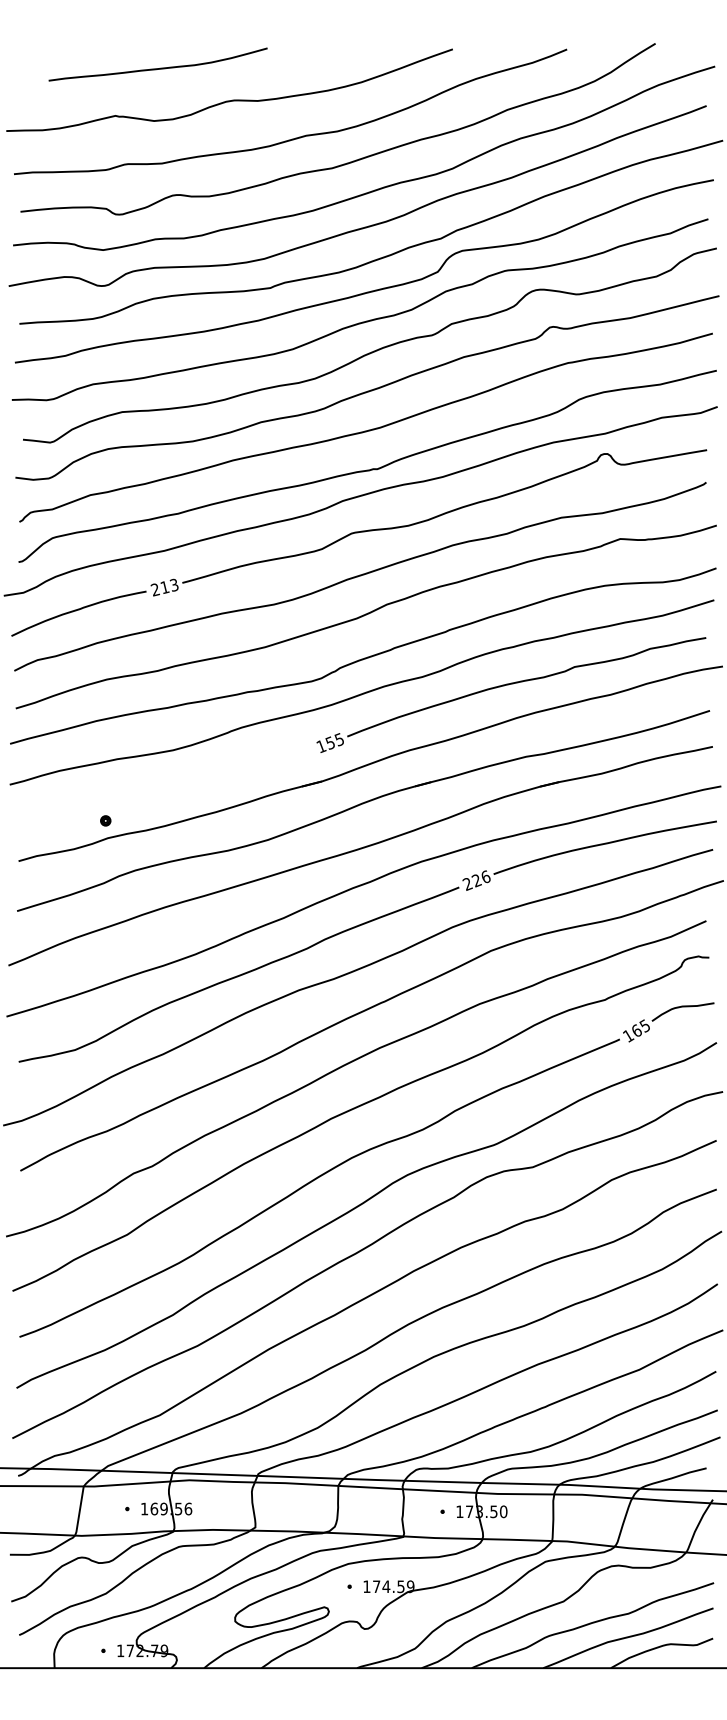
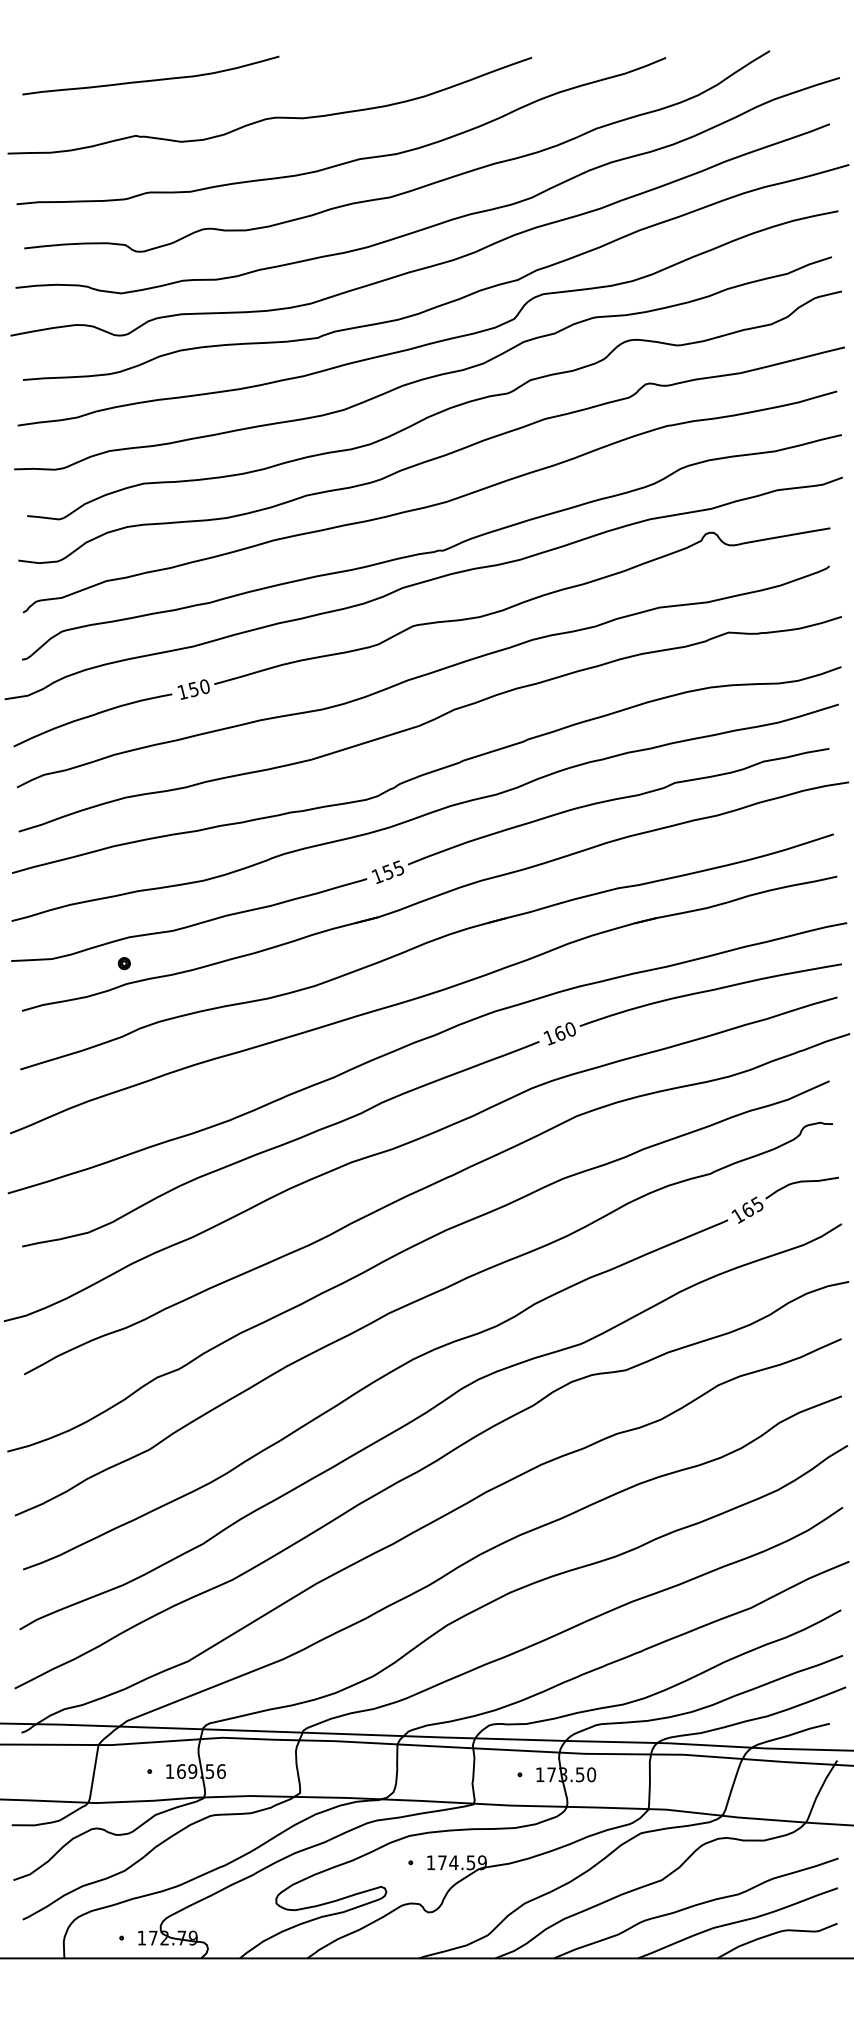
curve: (157, 67) -> (150, 79), moved
text: (164, 587) -> (193, 689), 213 -> 150
curve: (162, 787) -> (191, 924), added
text: (476, 880) -> (559, 1033), 226 -> 160

